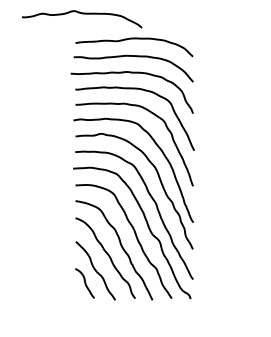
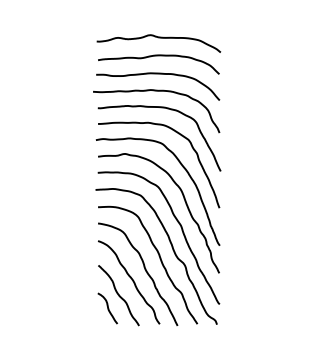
curve: (81, 14) -> (158, 38), moved

